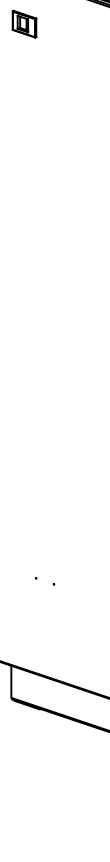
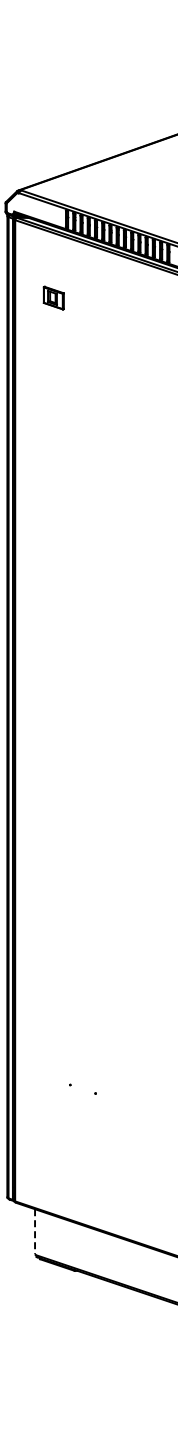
part: (24, 23) -> (53, 297), size x0.6
line: (11, 681) -> (35, 1231), solid -> dashed

